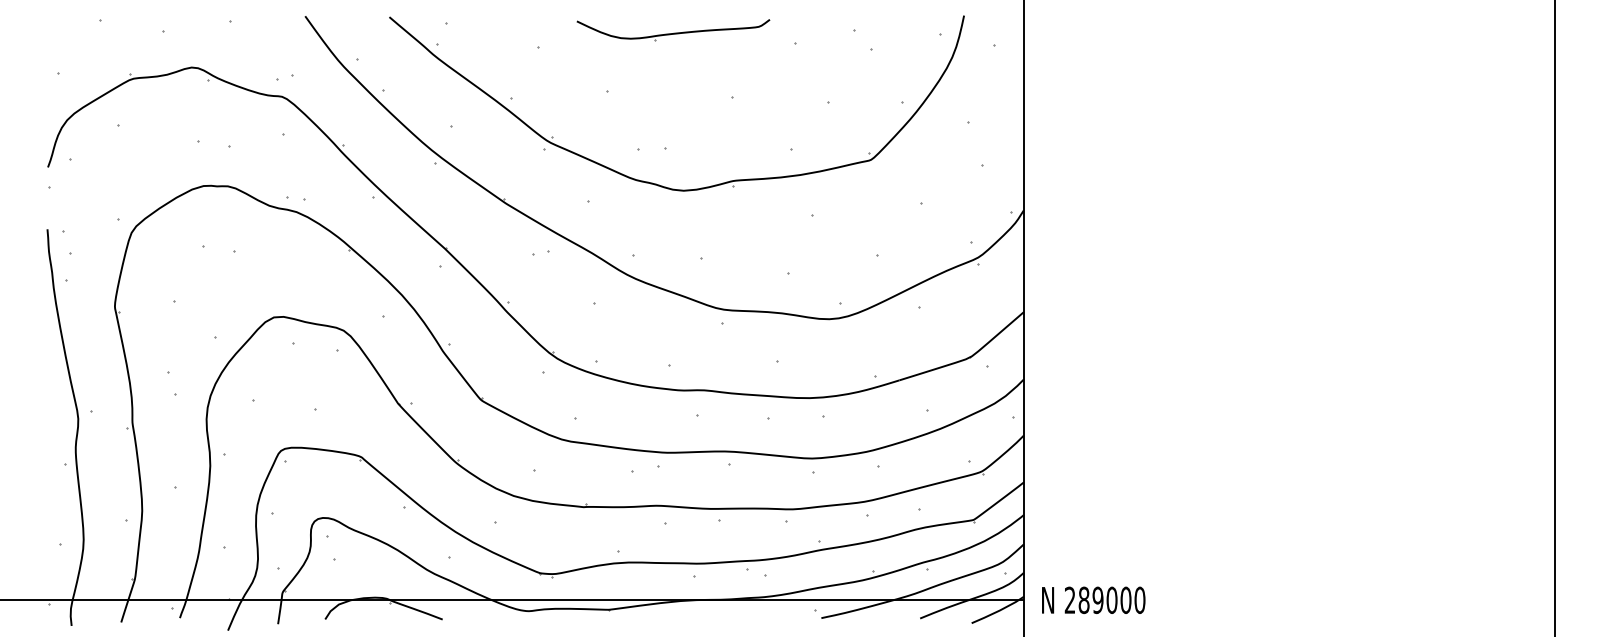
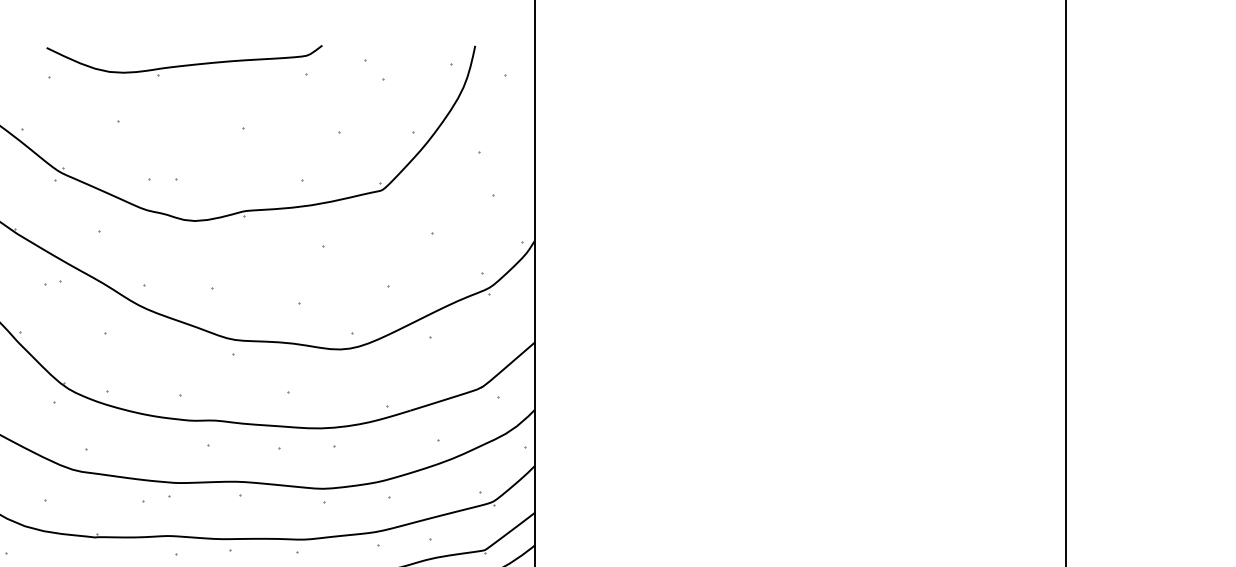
part: (673, 29) -> (184, 59), size x1.43

